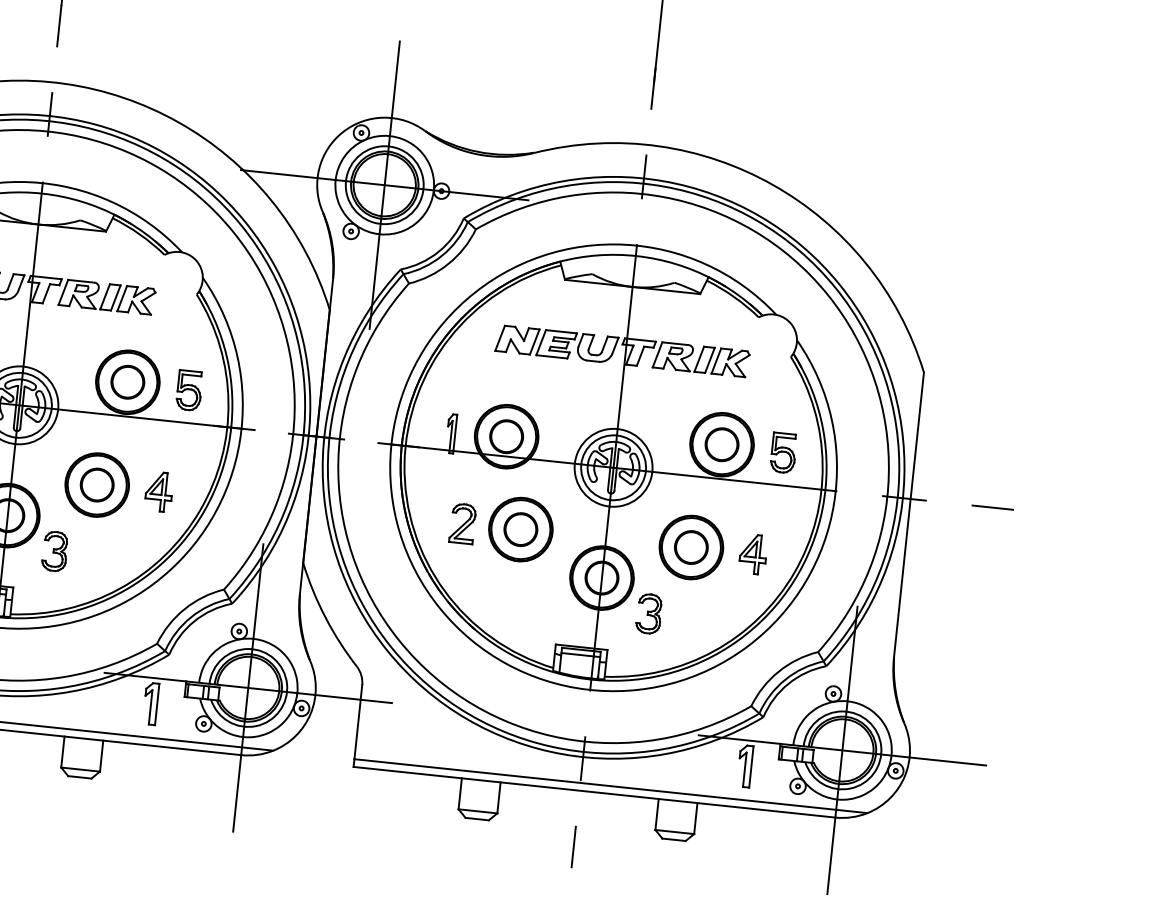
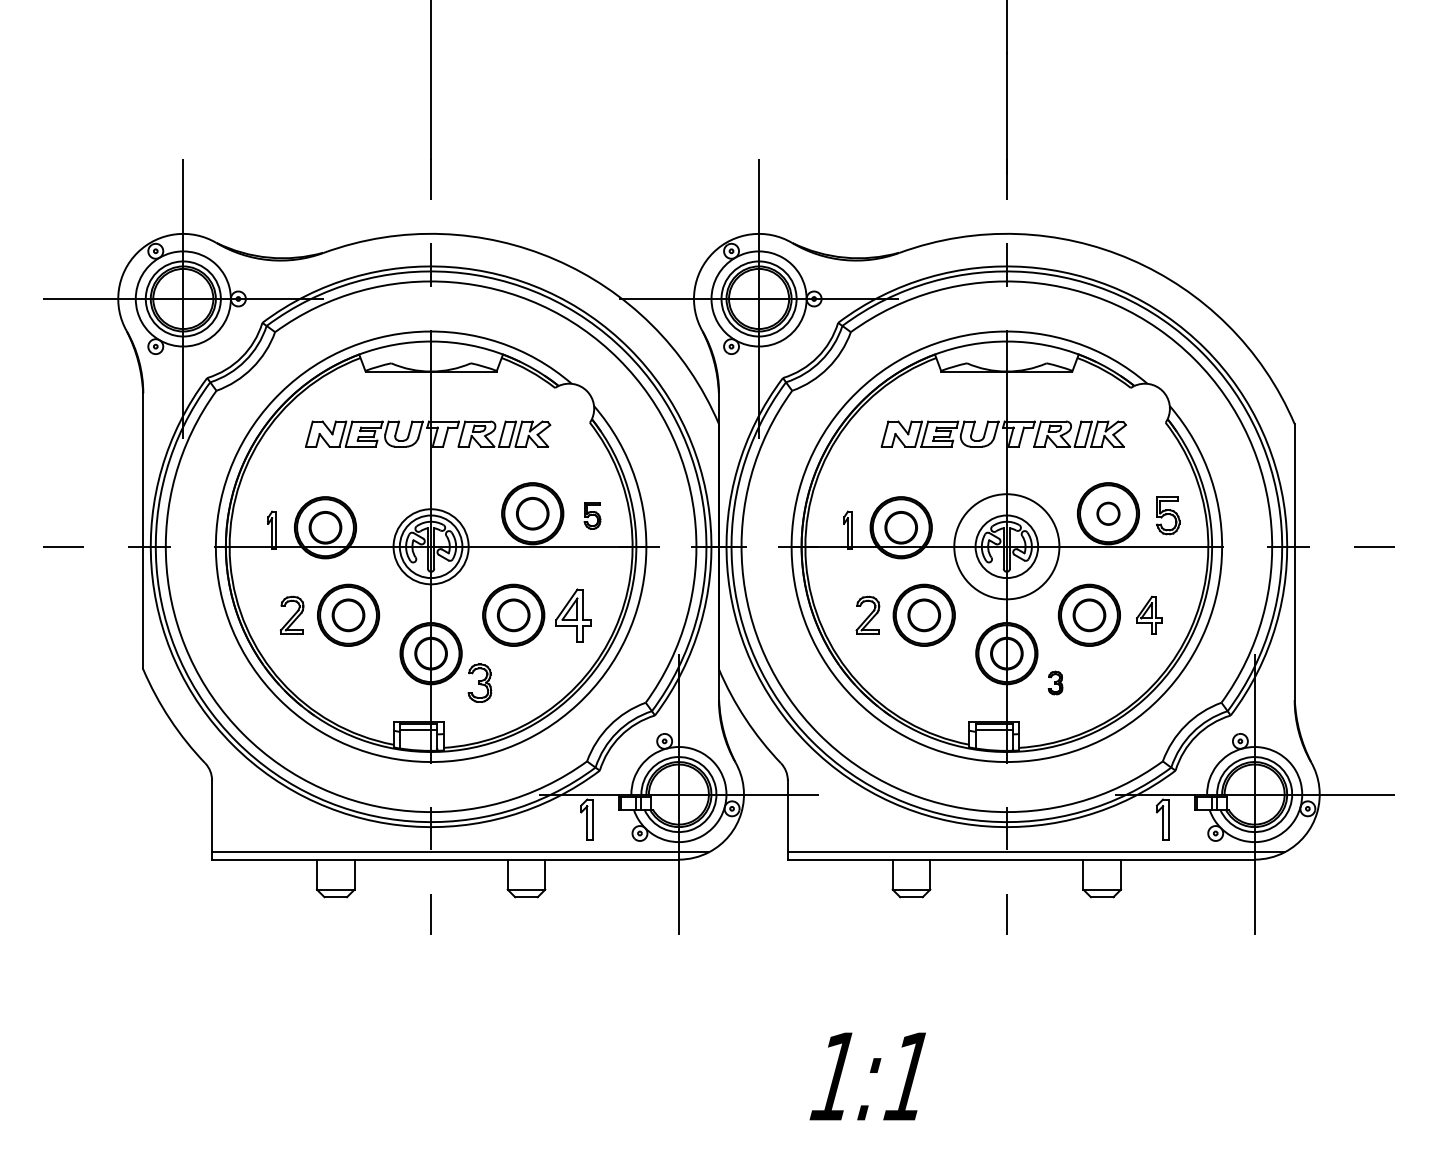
part: (189, 390) -> (592, 515), size x0.7
part: (722, 444) -> (1108, 513), size x0.7
circle: (613, 467) -> (1006, 546), size x1.4
part: (159, 490) -> (573, 614), size x1.4
part: (649, 613) -> (1055, 682), size x0.6

